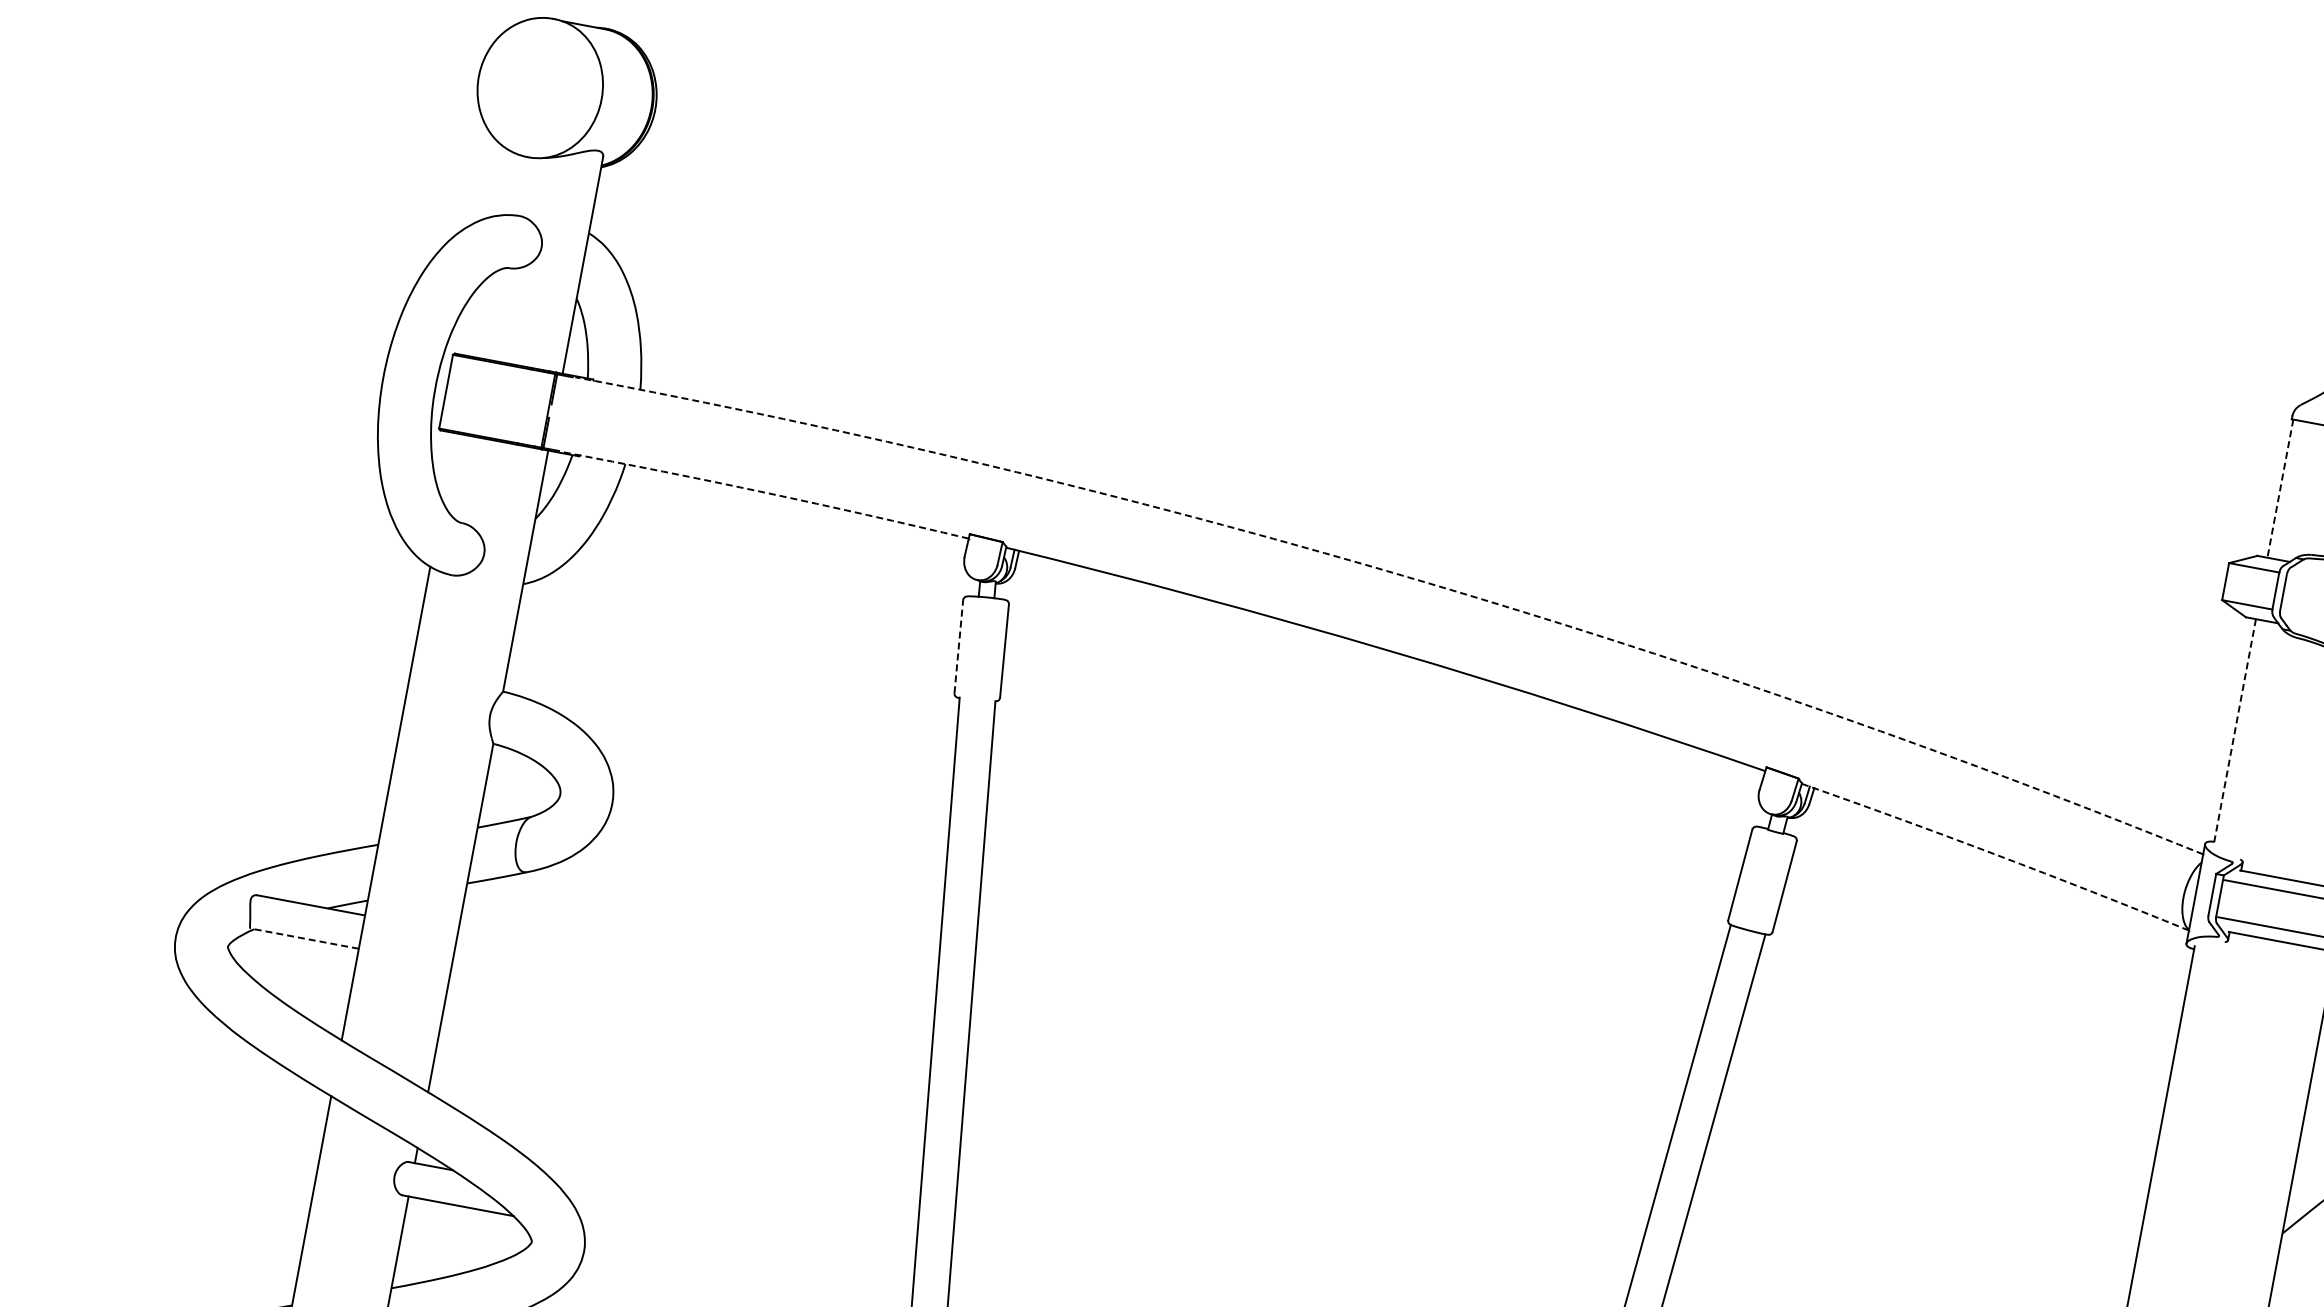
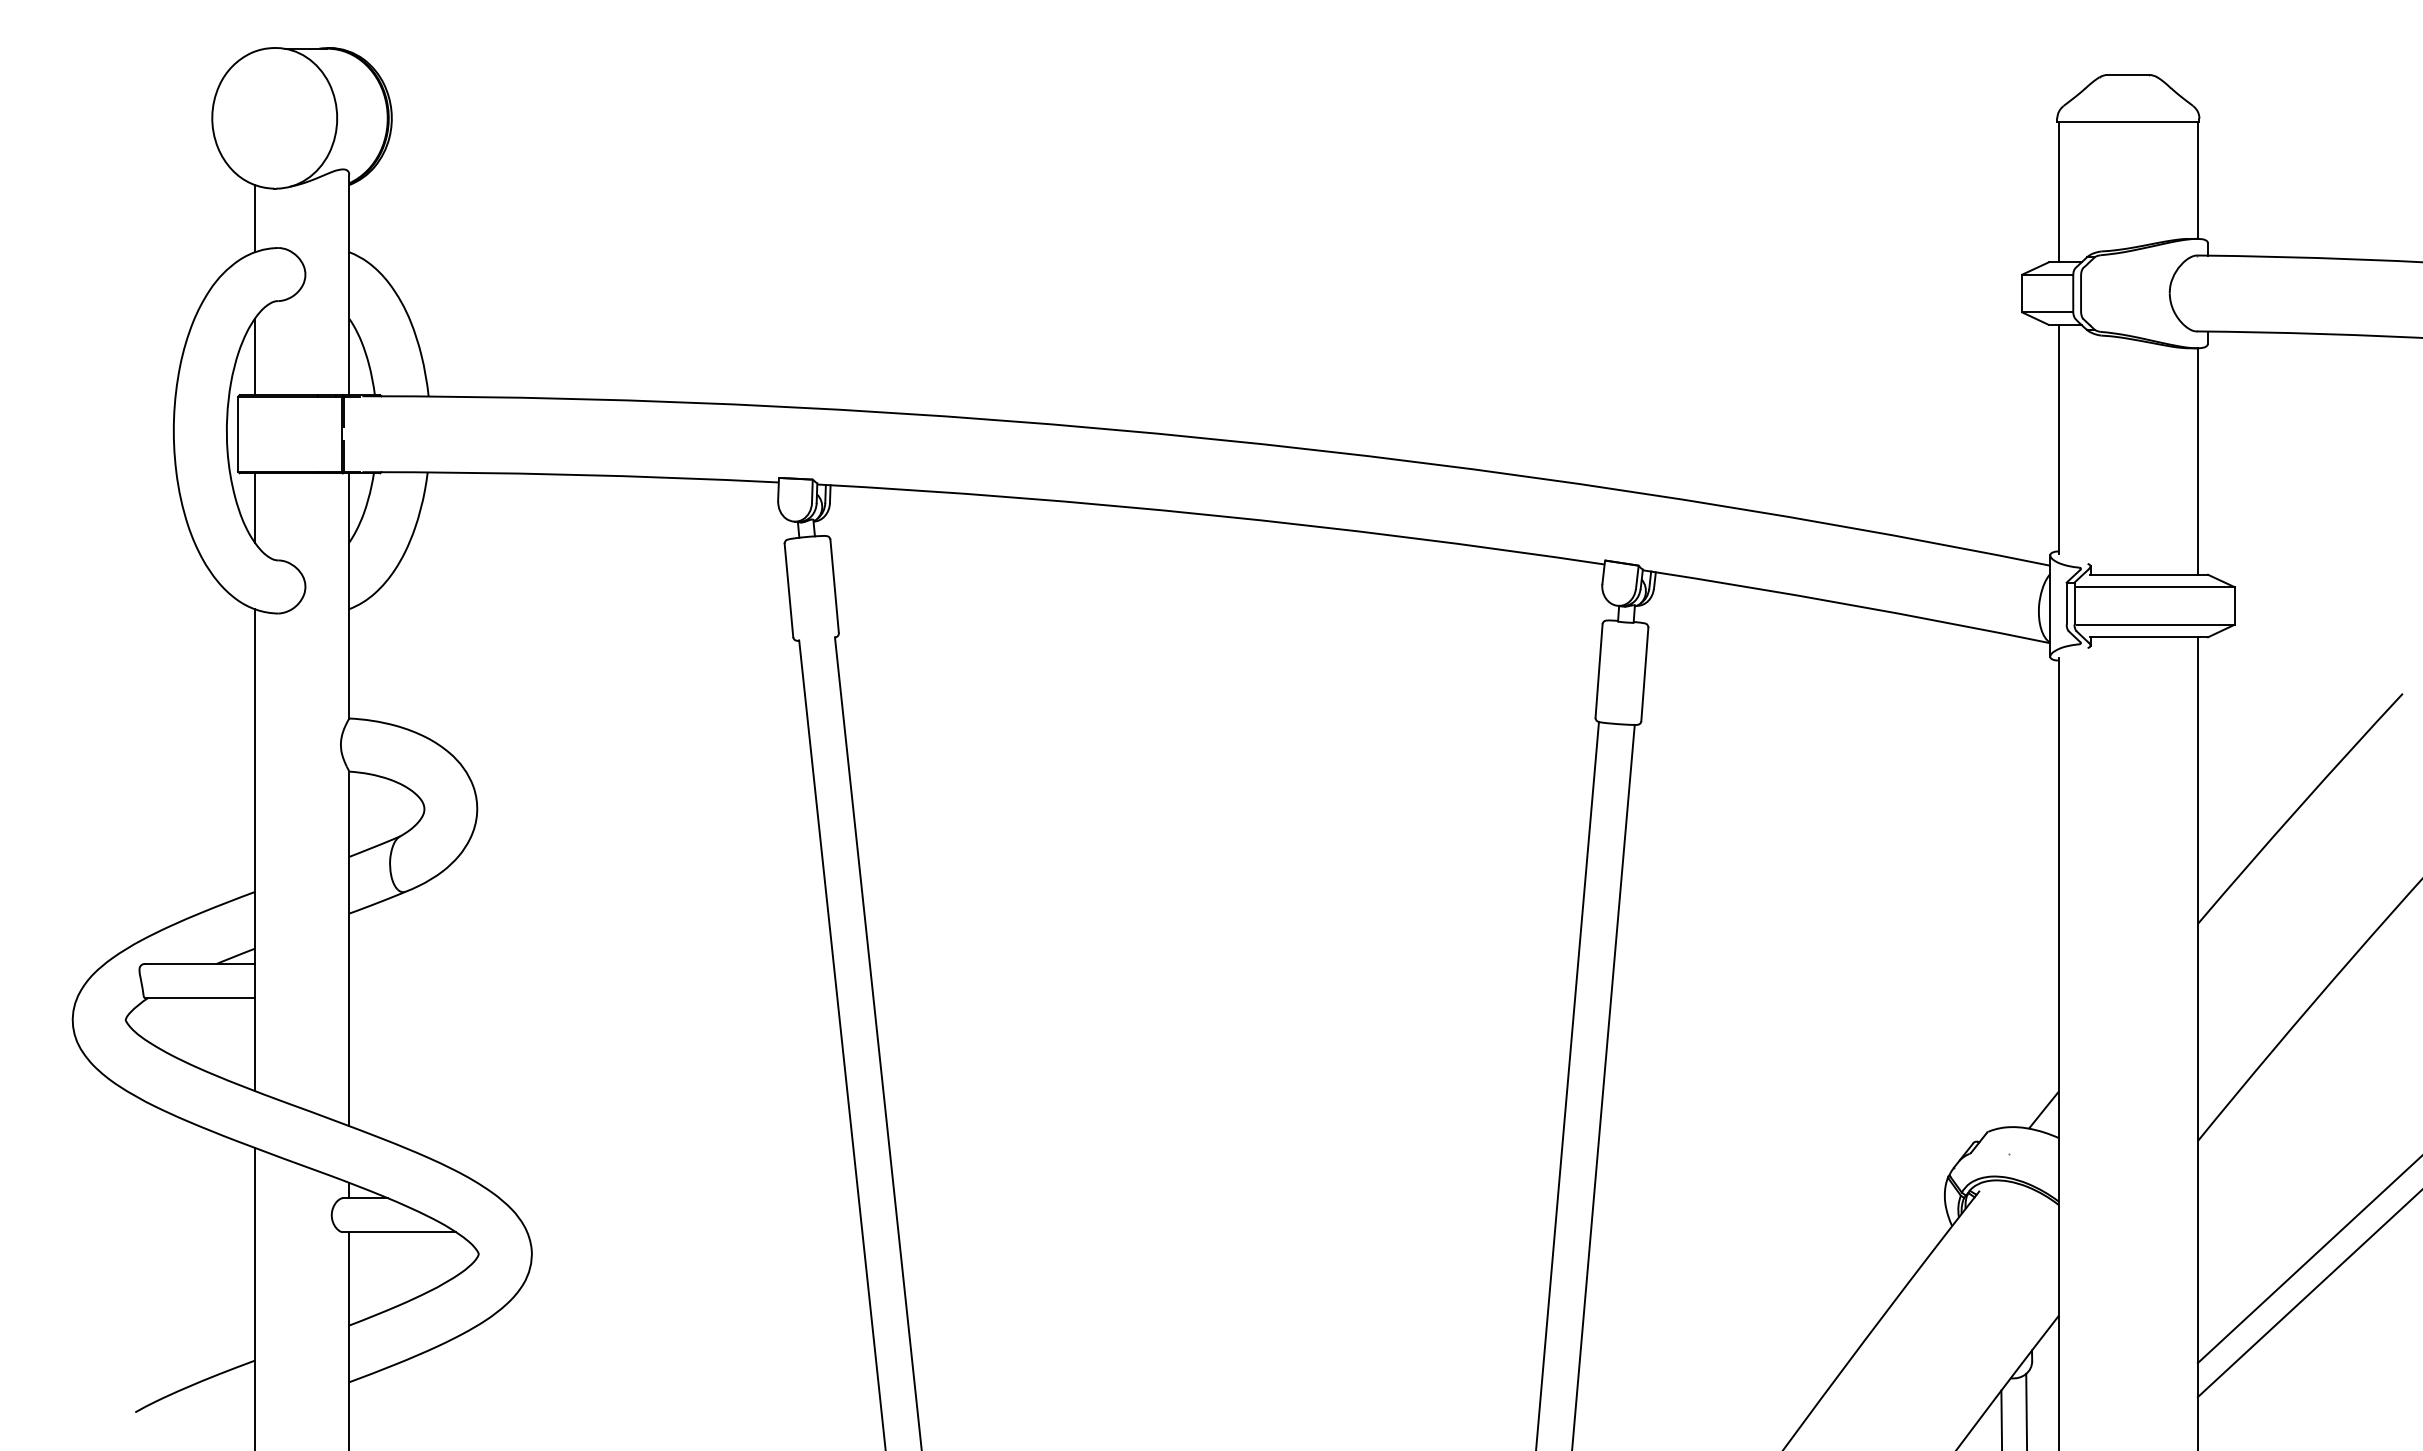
line: (501, 182) -> (254, 218), added
line: (476, 318) -> (254, 356), added
line: (448, 466) -> (254, 507), added
line: (2279, 488) -> (2058, 192), dashed -> solid
line: (765, 492) -> (570, 474), dashed -> solid
line: (1401, 574) -> (1210, 438), dashed -> solid
line: (958, 646) -> (788, 590), dashed -> solid
line: (2234, 731) -> (2058, 439), dashed -> solid
line: (1995, 854) -> (1846, 604), dashed -> solid
line: (304, 938) -> (199, 997), dashed -> solid

